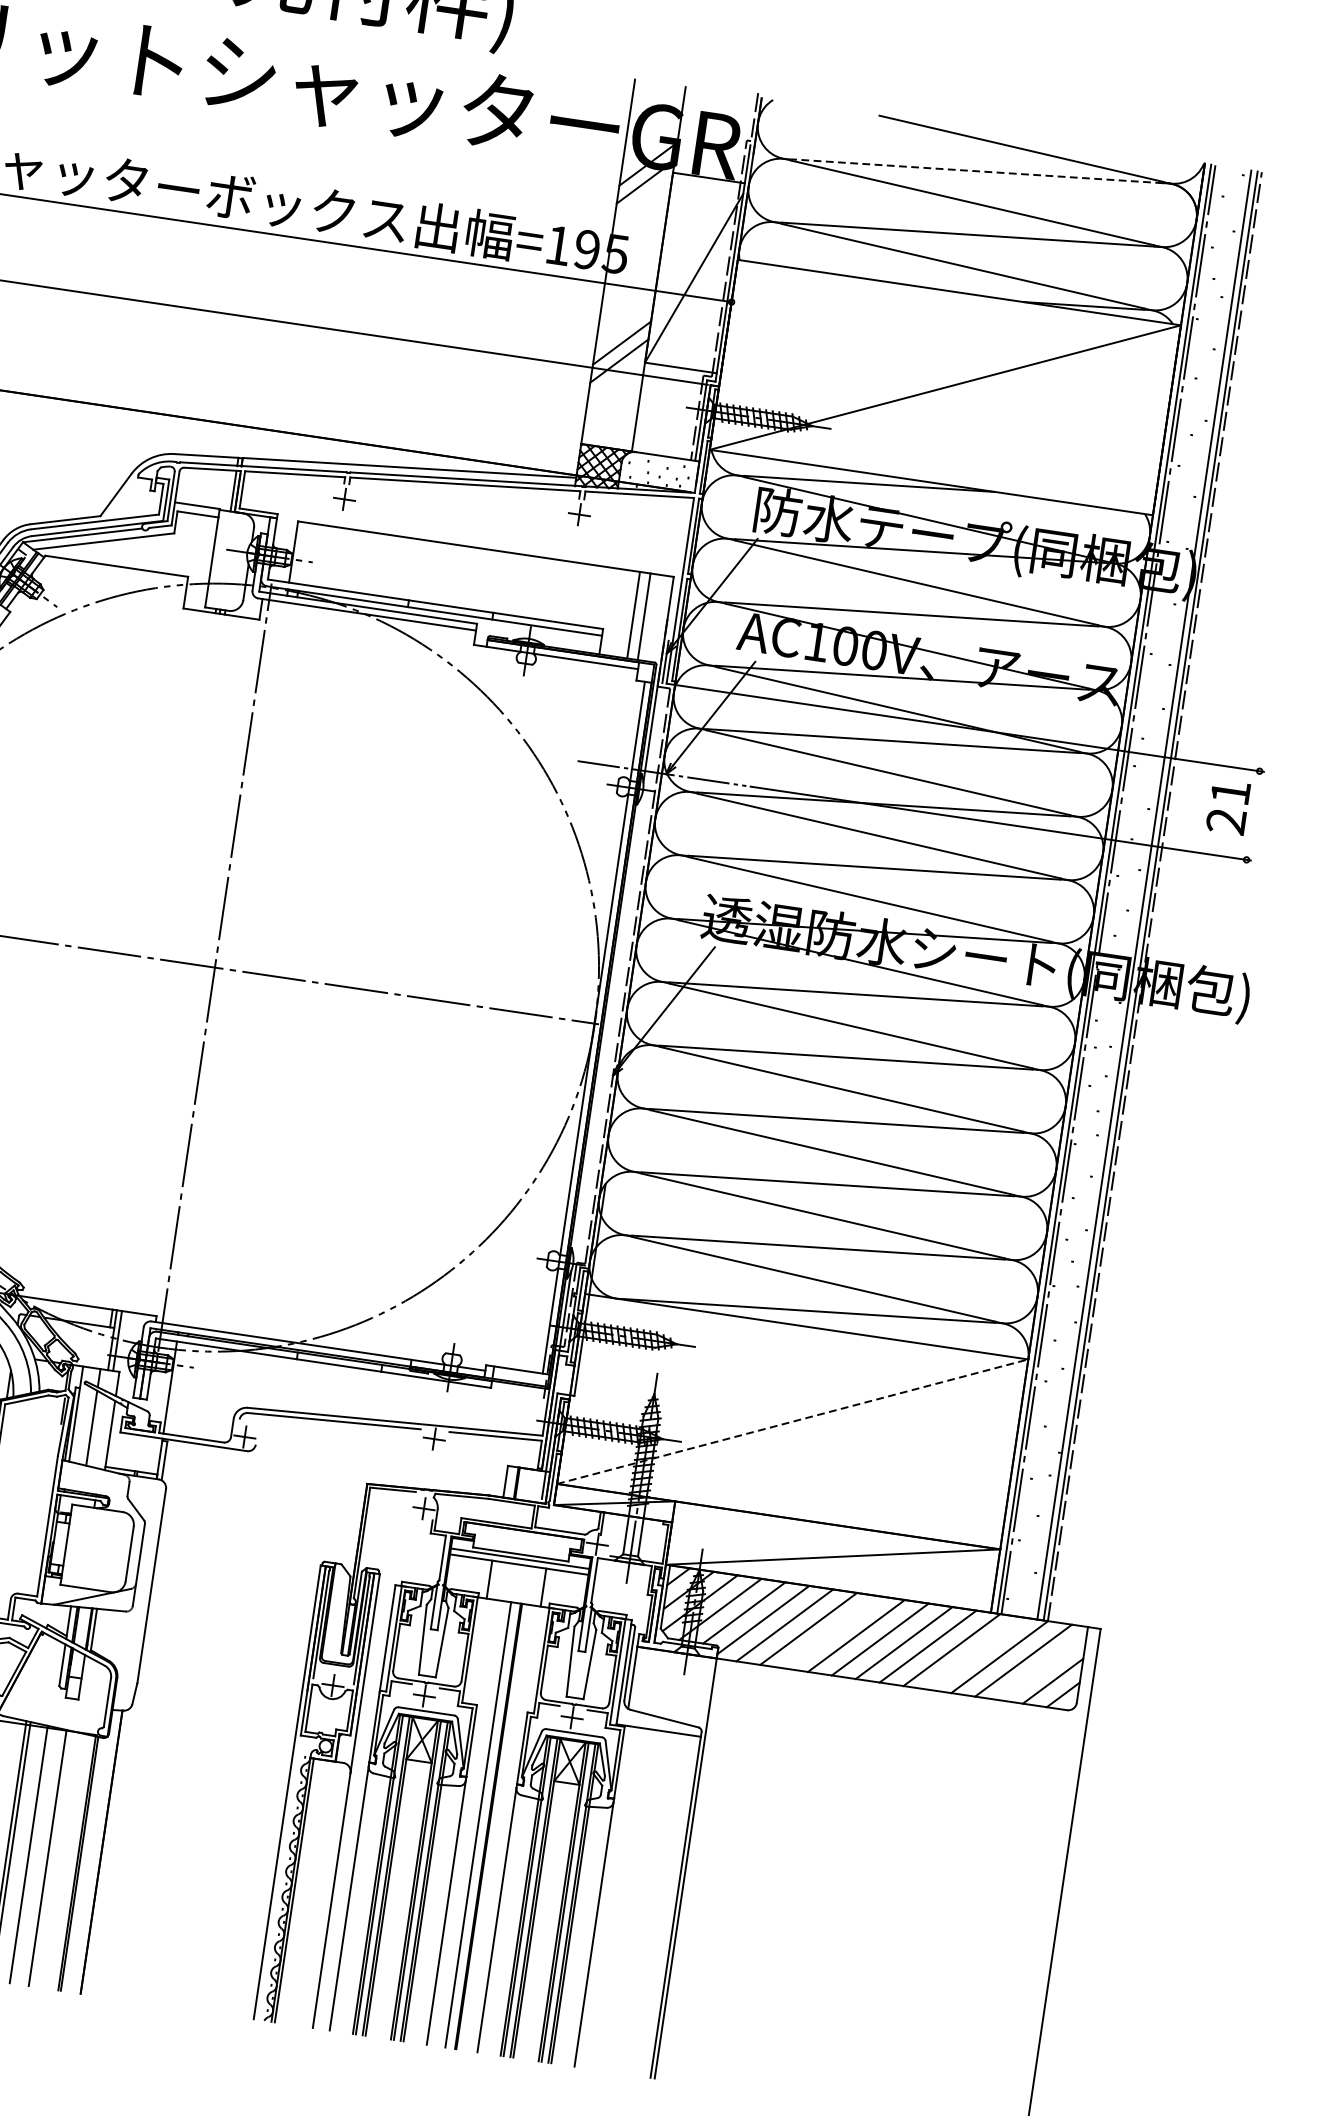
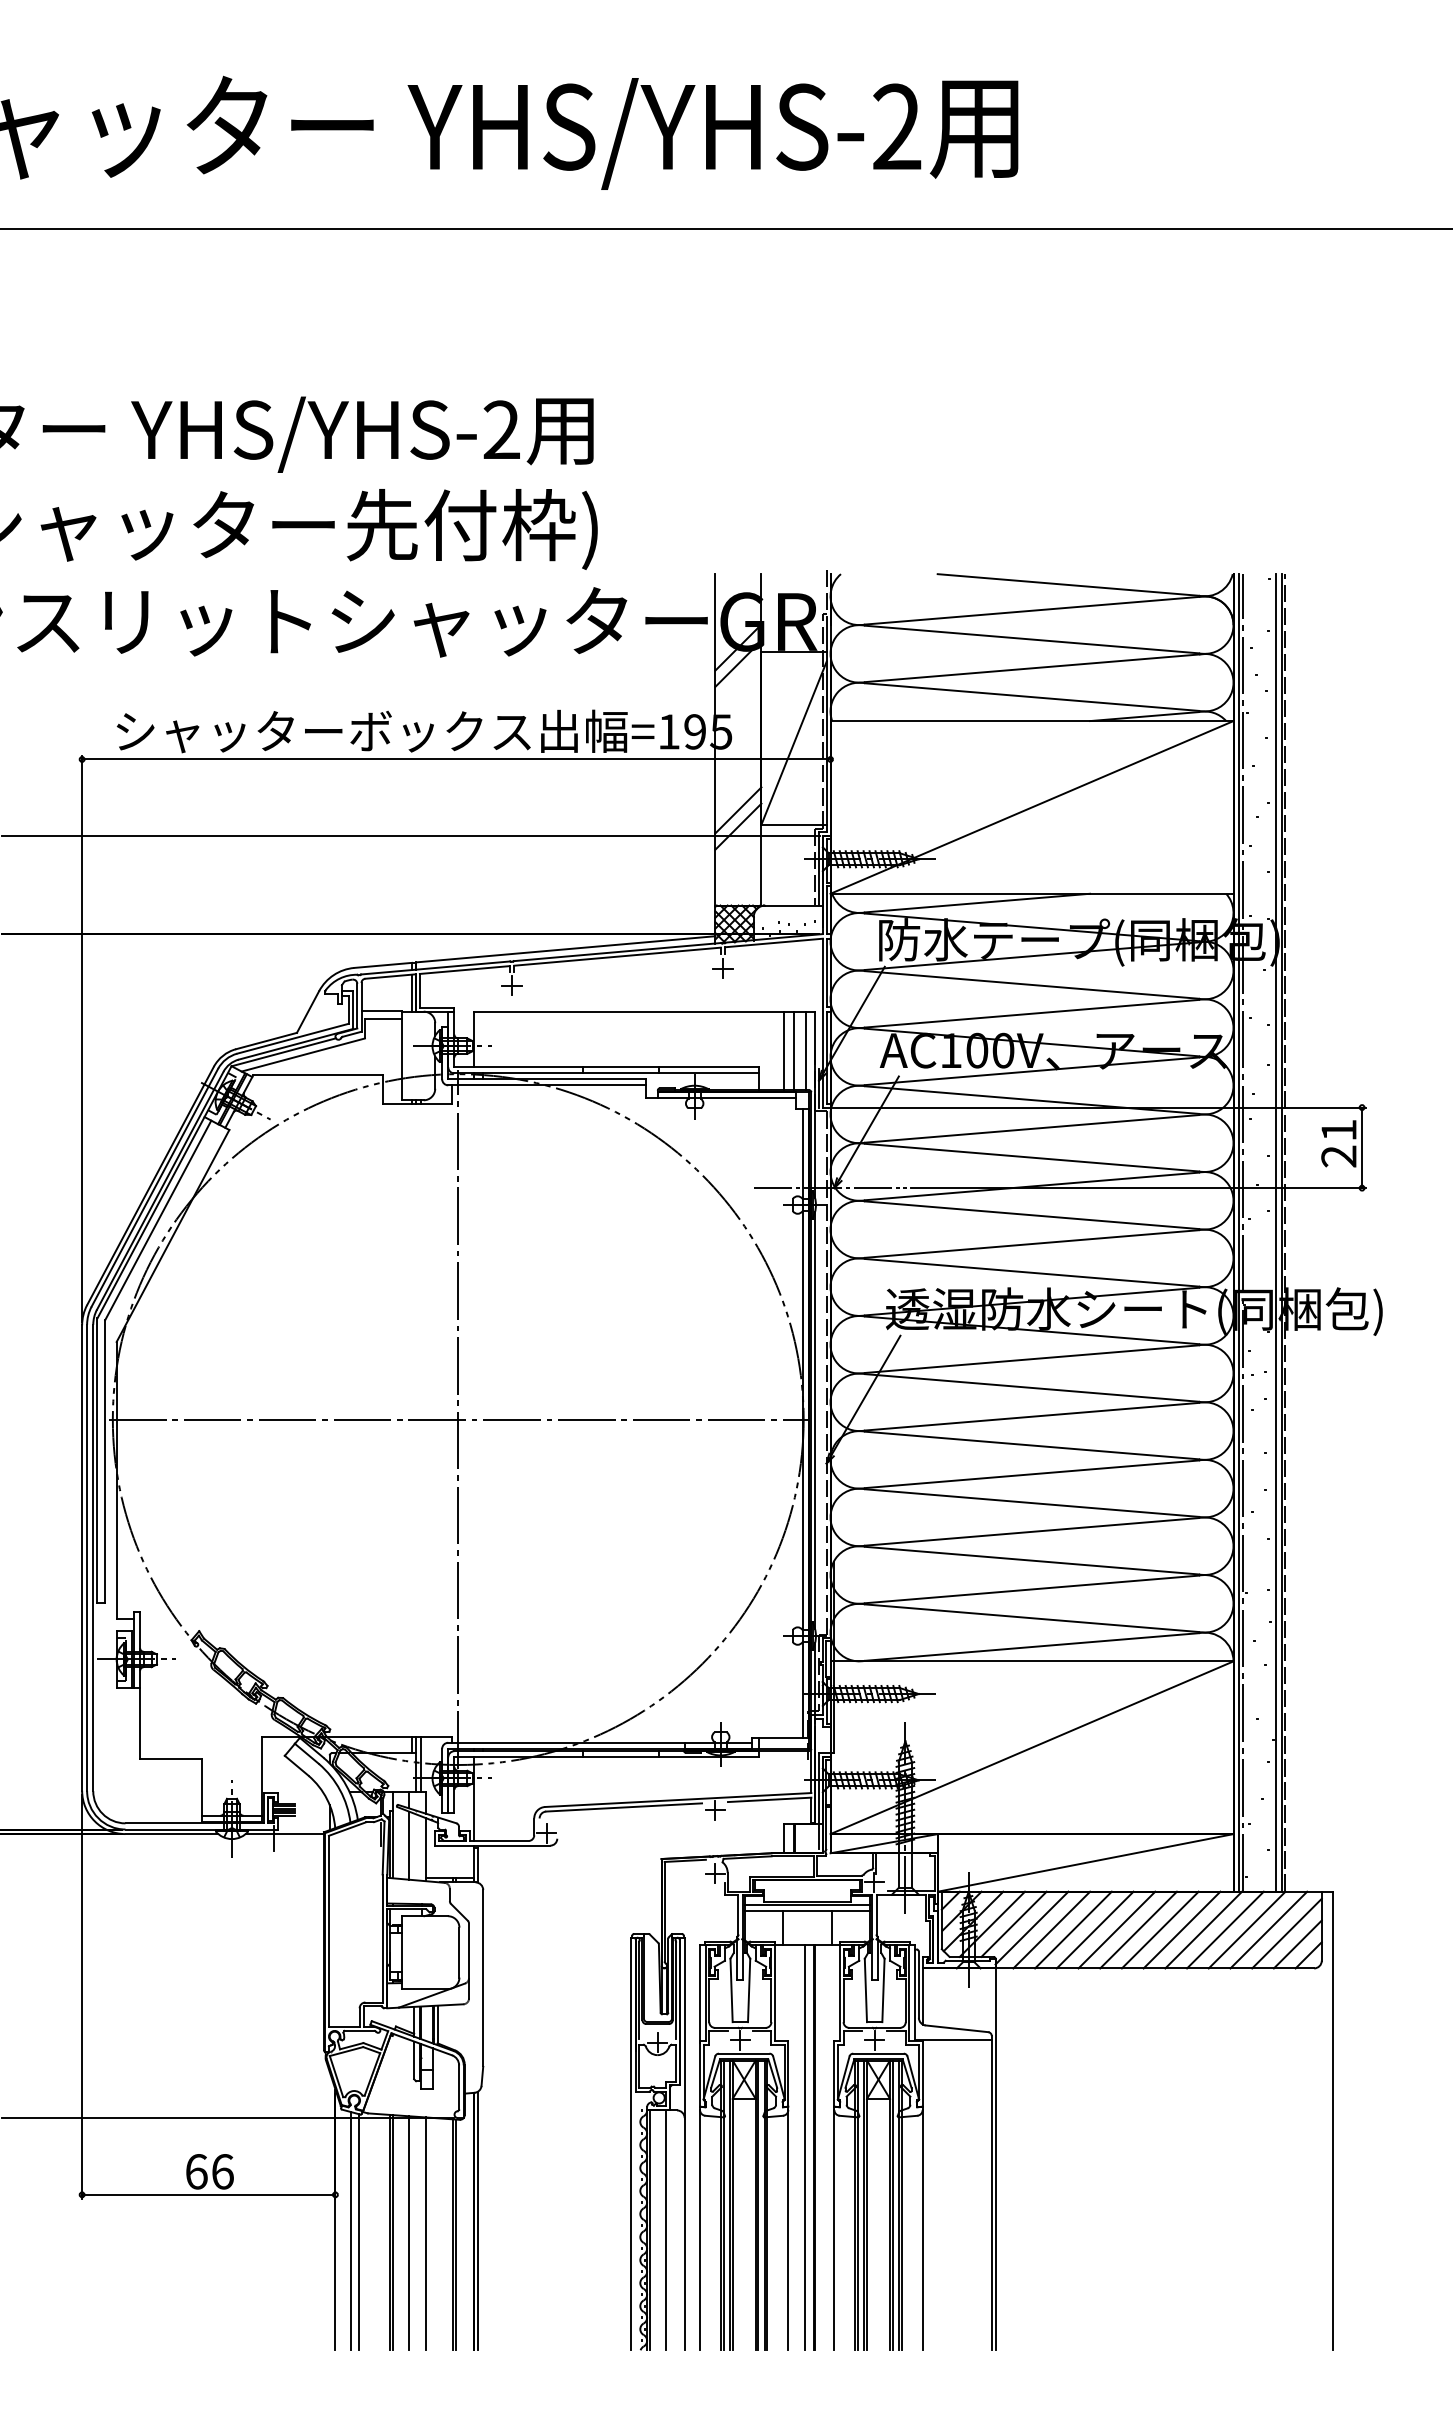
line: (976, 170) -> (1031, 610), dashed -> solid
line: (656, 618) -> (805, 1050), added
line: (1253, 815) -> (1362, 1147), added
line: (607, 1026) -> (815, 1420), added
line: (793, 1421) -> (1032, 1747), dashed -> solid
line: (831, 1631) -> (1094, 1929), added
line: (975, 1653) -> (1225, 1929), added
line: (1042, 1667) -> (1286, 1933), added
line: (107, 1852) -> (478, 2221), added
line: (312, 1893) -> (666, 2230), added

